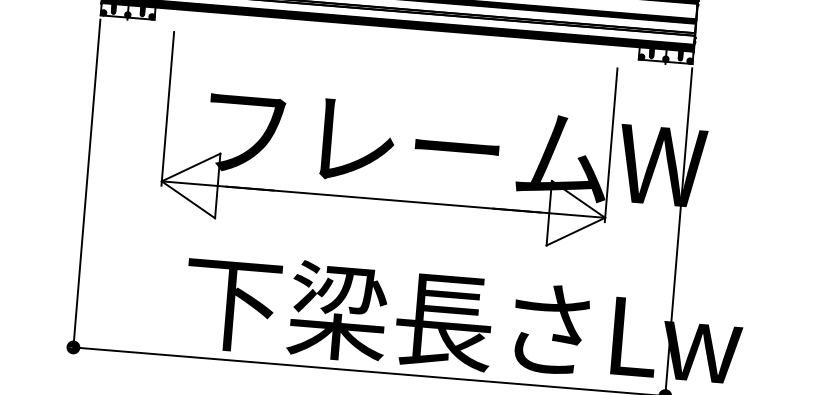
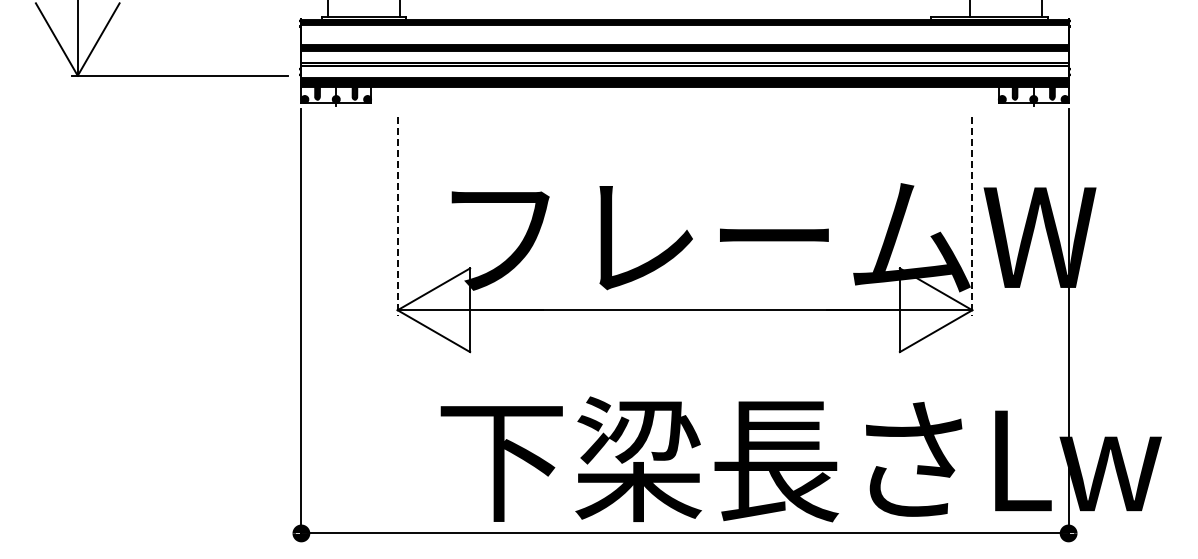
line: (167, 109) -> (397, 216), solid -> dashed
line: (611, 145) -> (972, 216), solid -> dashed

